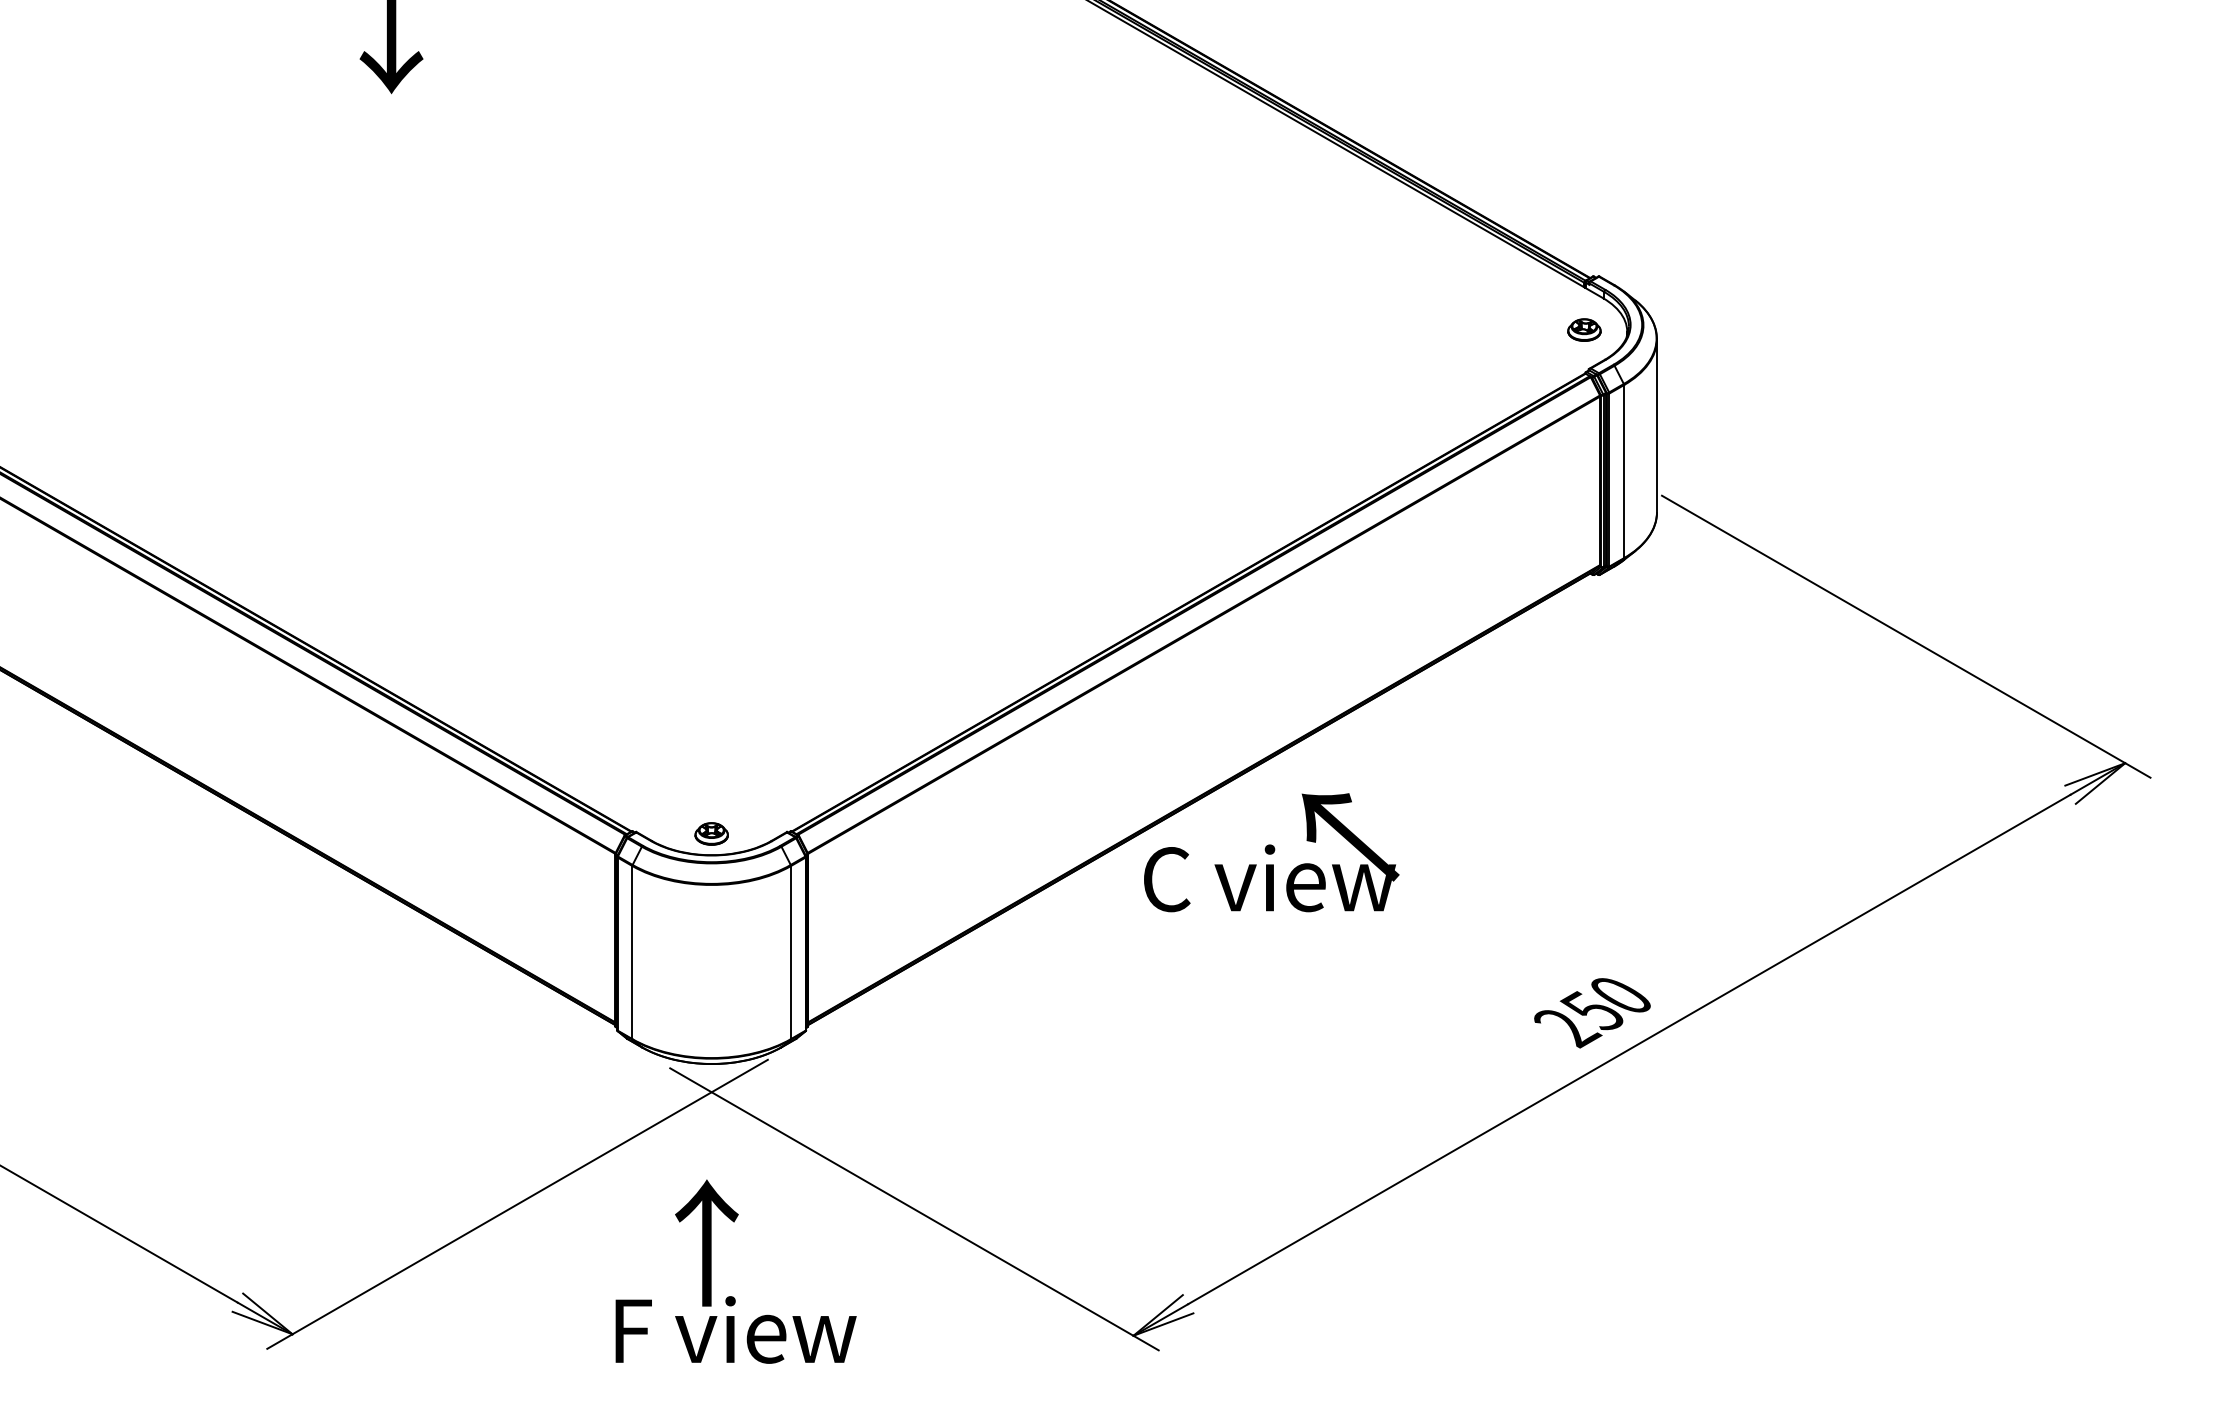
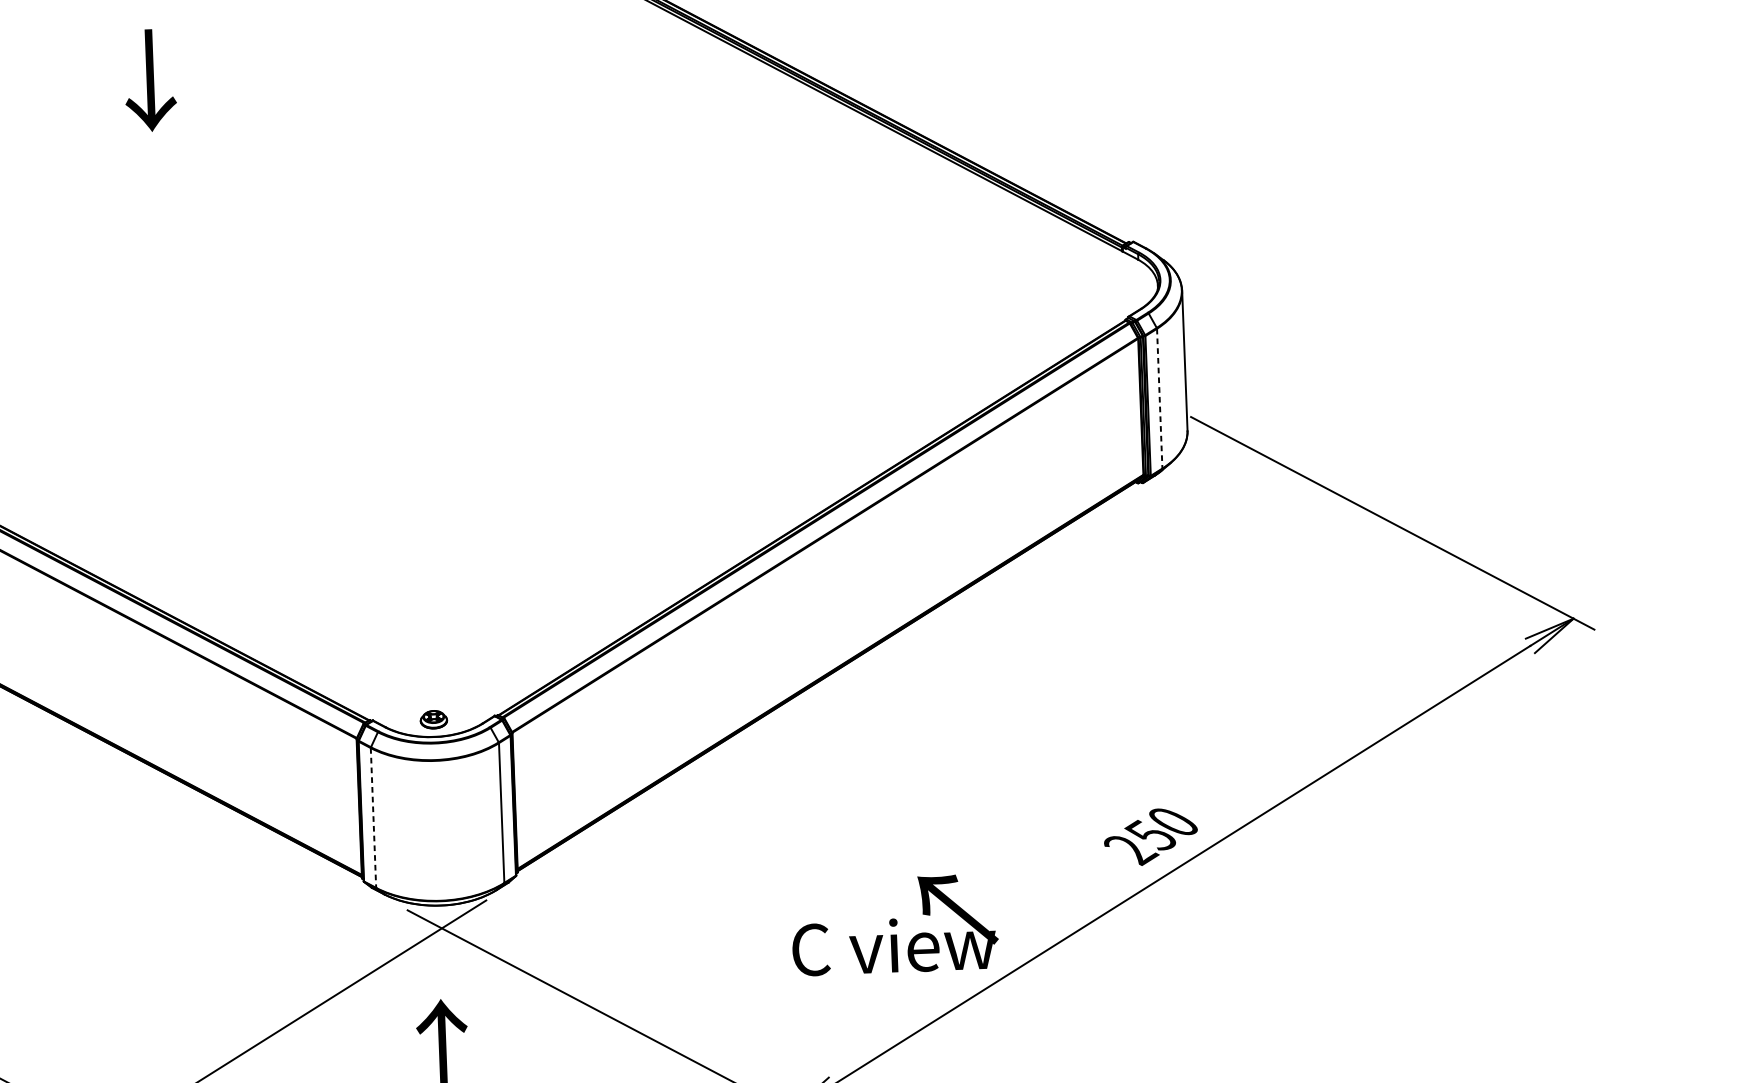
part: (1584, 329) -> (1123, 285), removed
line: (1624, 471) -> (1160, 398), solid -> dashed
text: (1271, 852) -> (894, 924), moved
line: (632, 952) -> (373, 817), solid -> dashed

